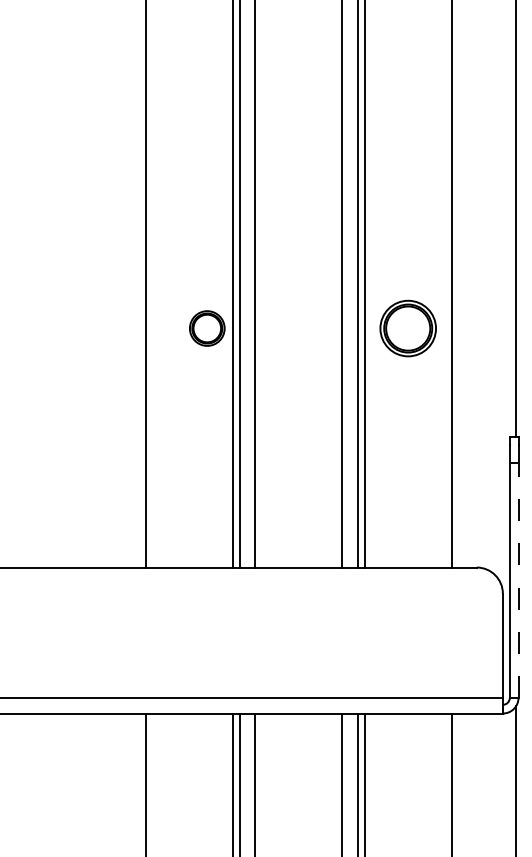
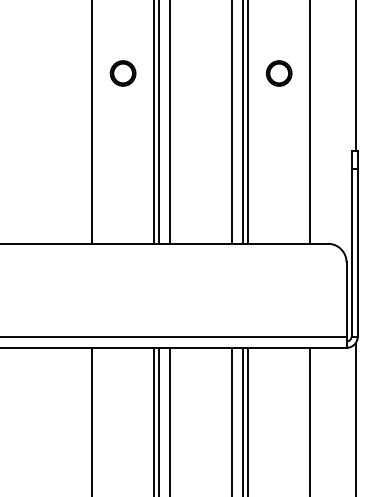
part: (207, 328) -> (123, 73), moved
part: (408, 328) -> (279, 73), size x0.62
line: (518, 580) -> (357, 253), dashed -> solid

